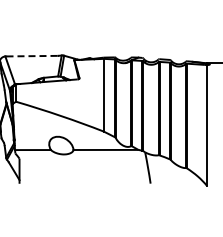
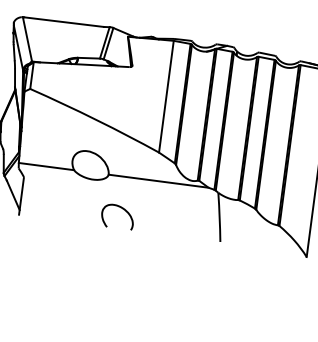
line: (31, 56) -> (63, 22), dashed -> solid
curve: (85, 171) -> (122, 210), added

